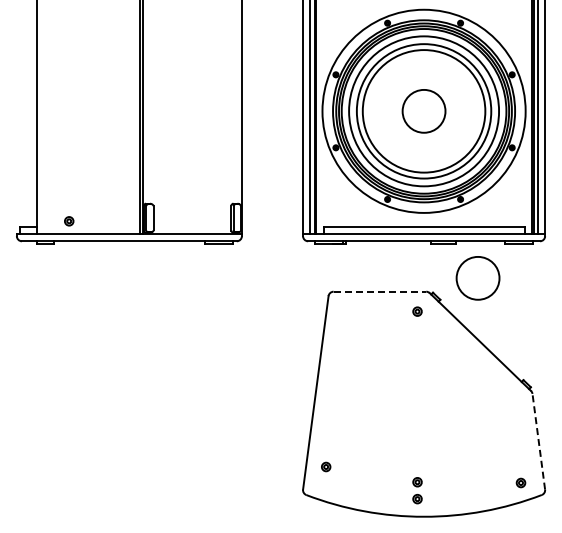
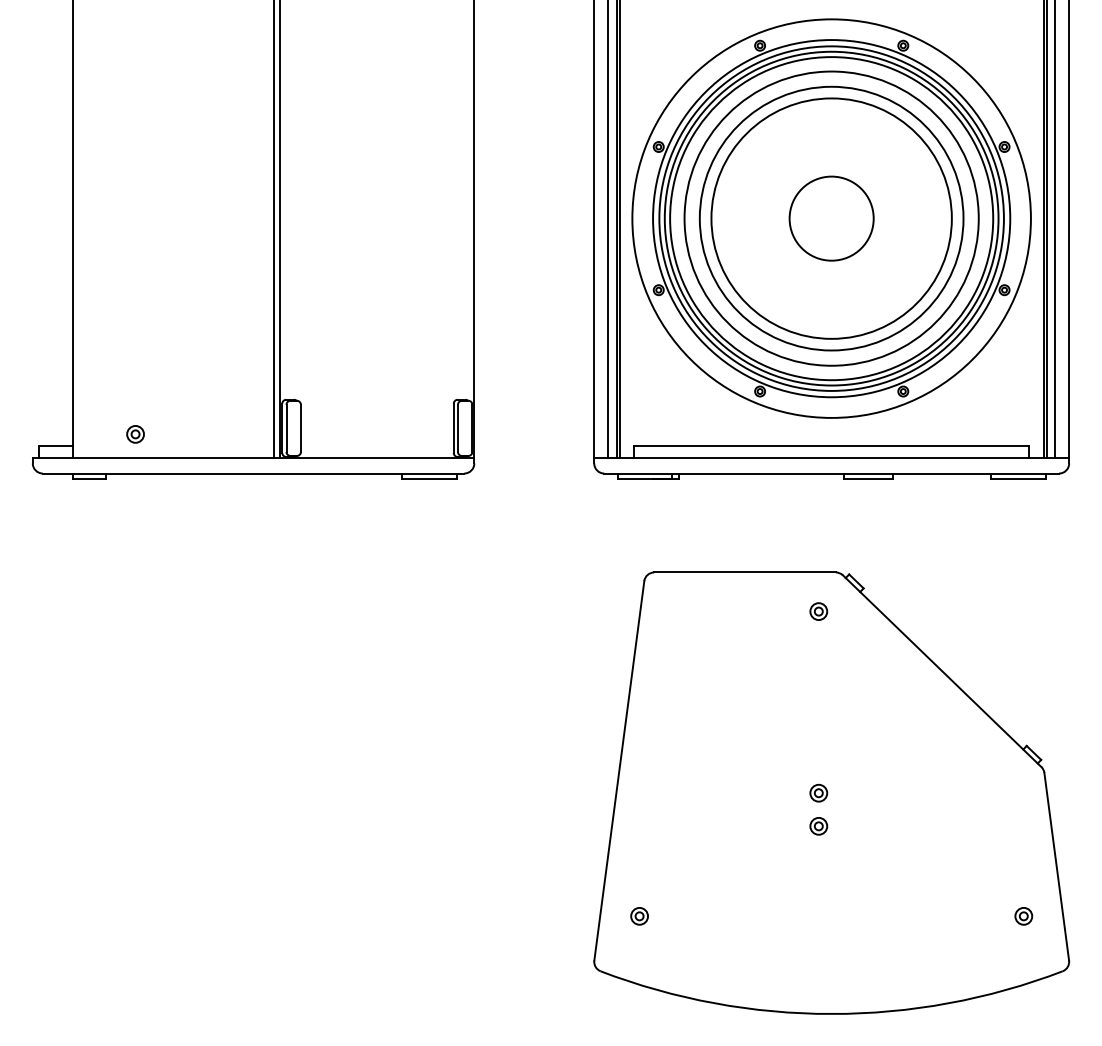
circle: (477, 278) -> (936, 546), removed
line: (380, 291) -> (746, 572), dashed -> solid
line: (538, 441) -> (1056, 866), dashed -> solid
part: (520, 482) -> (1022, 915), moved
part: (417, 490) -> (818, 809), moved

